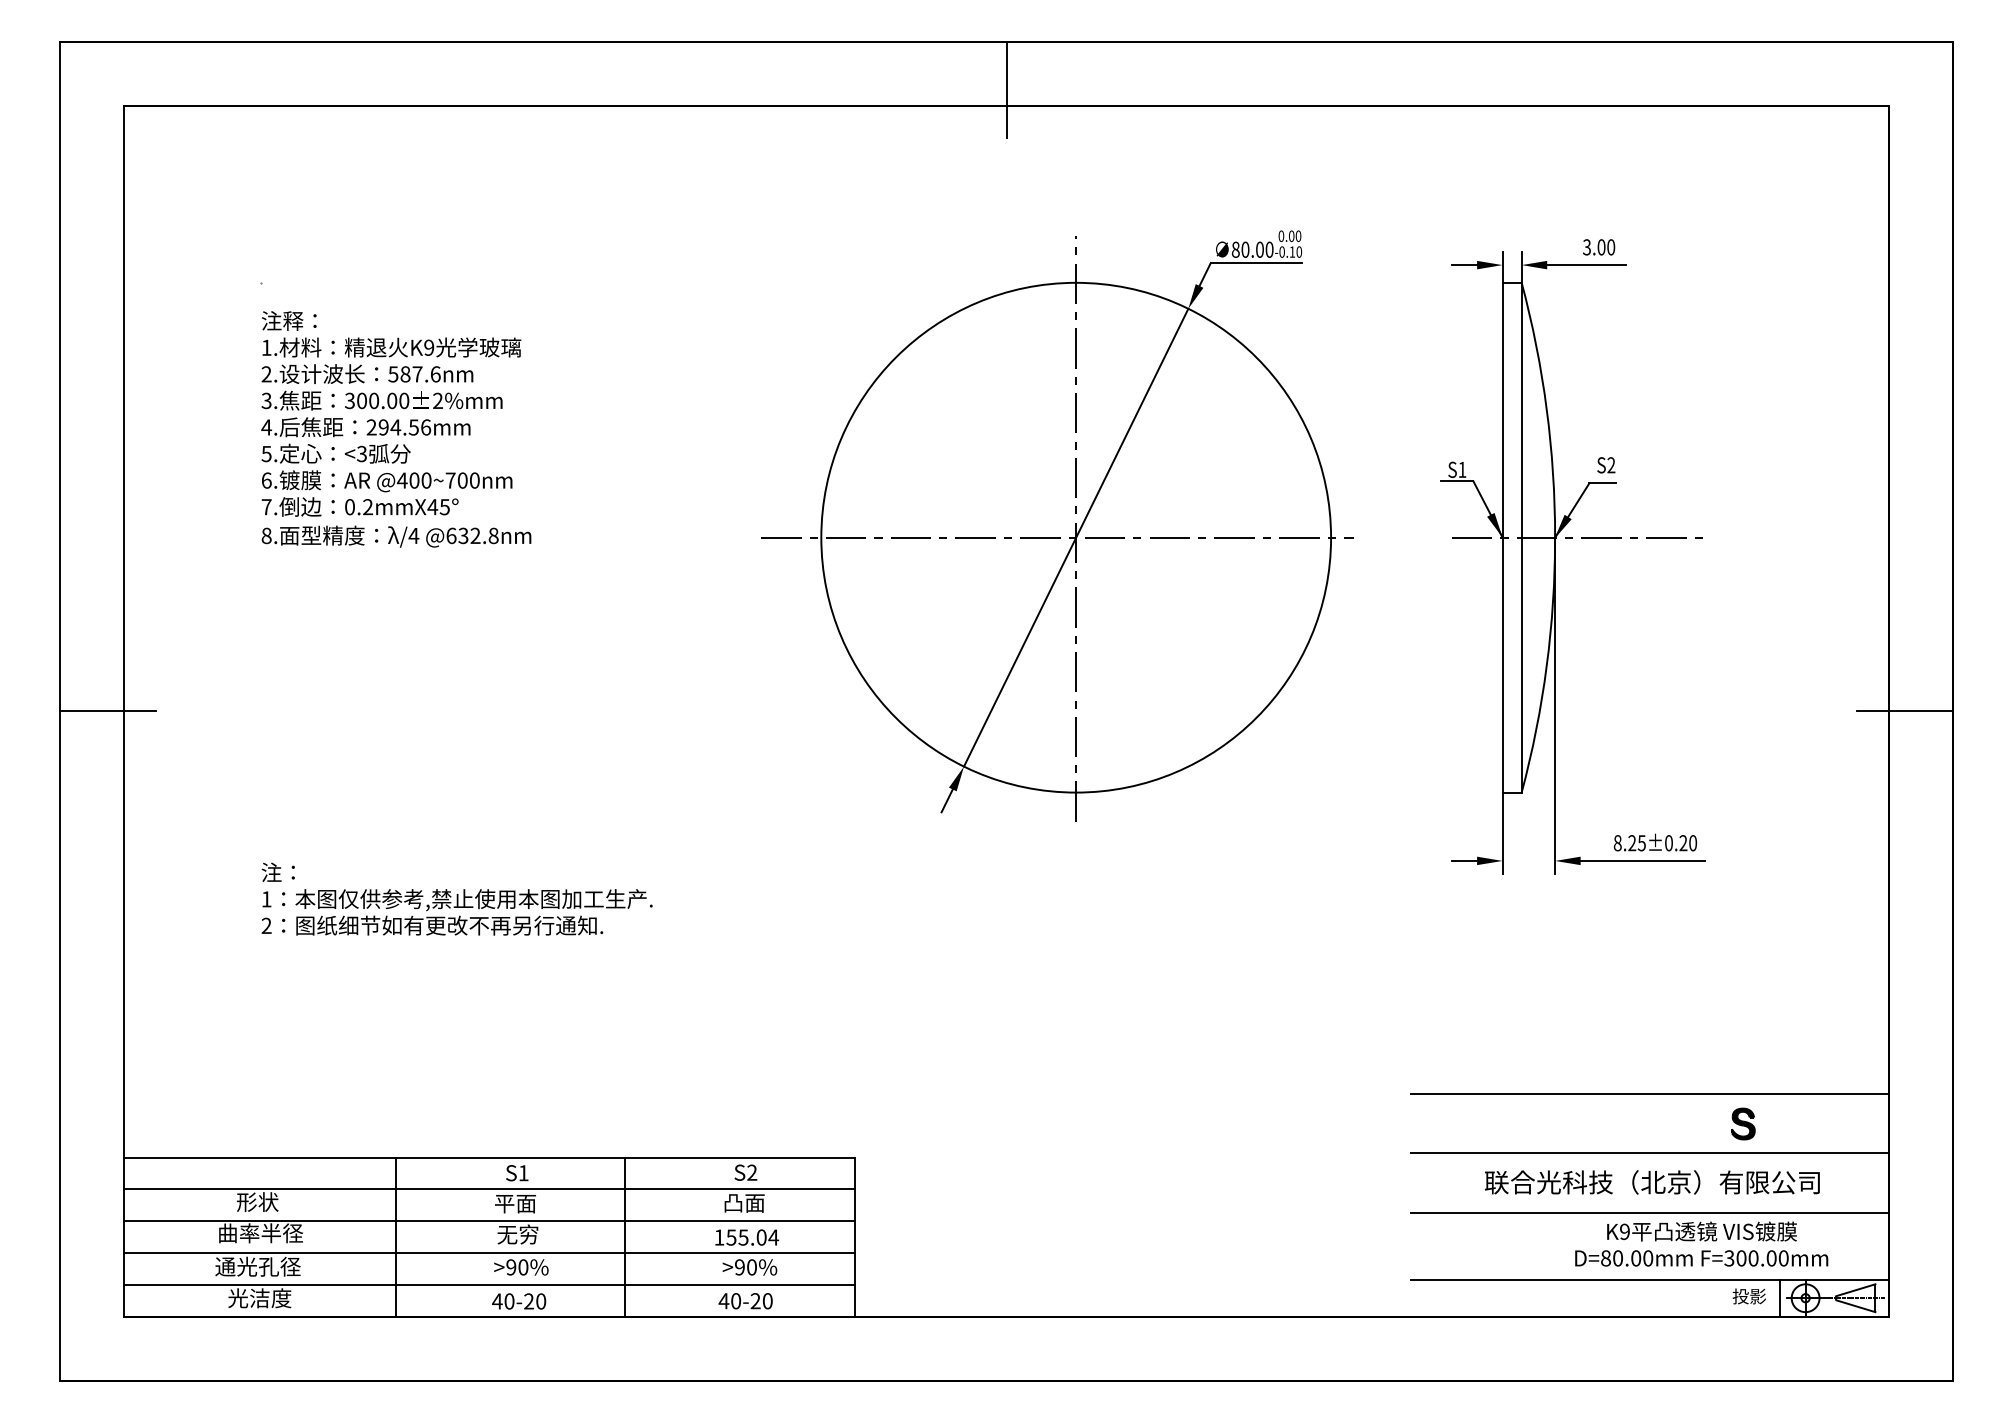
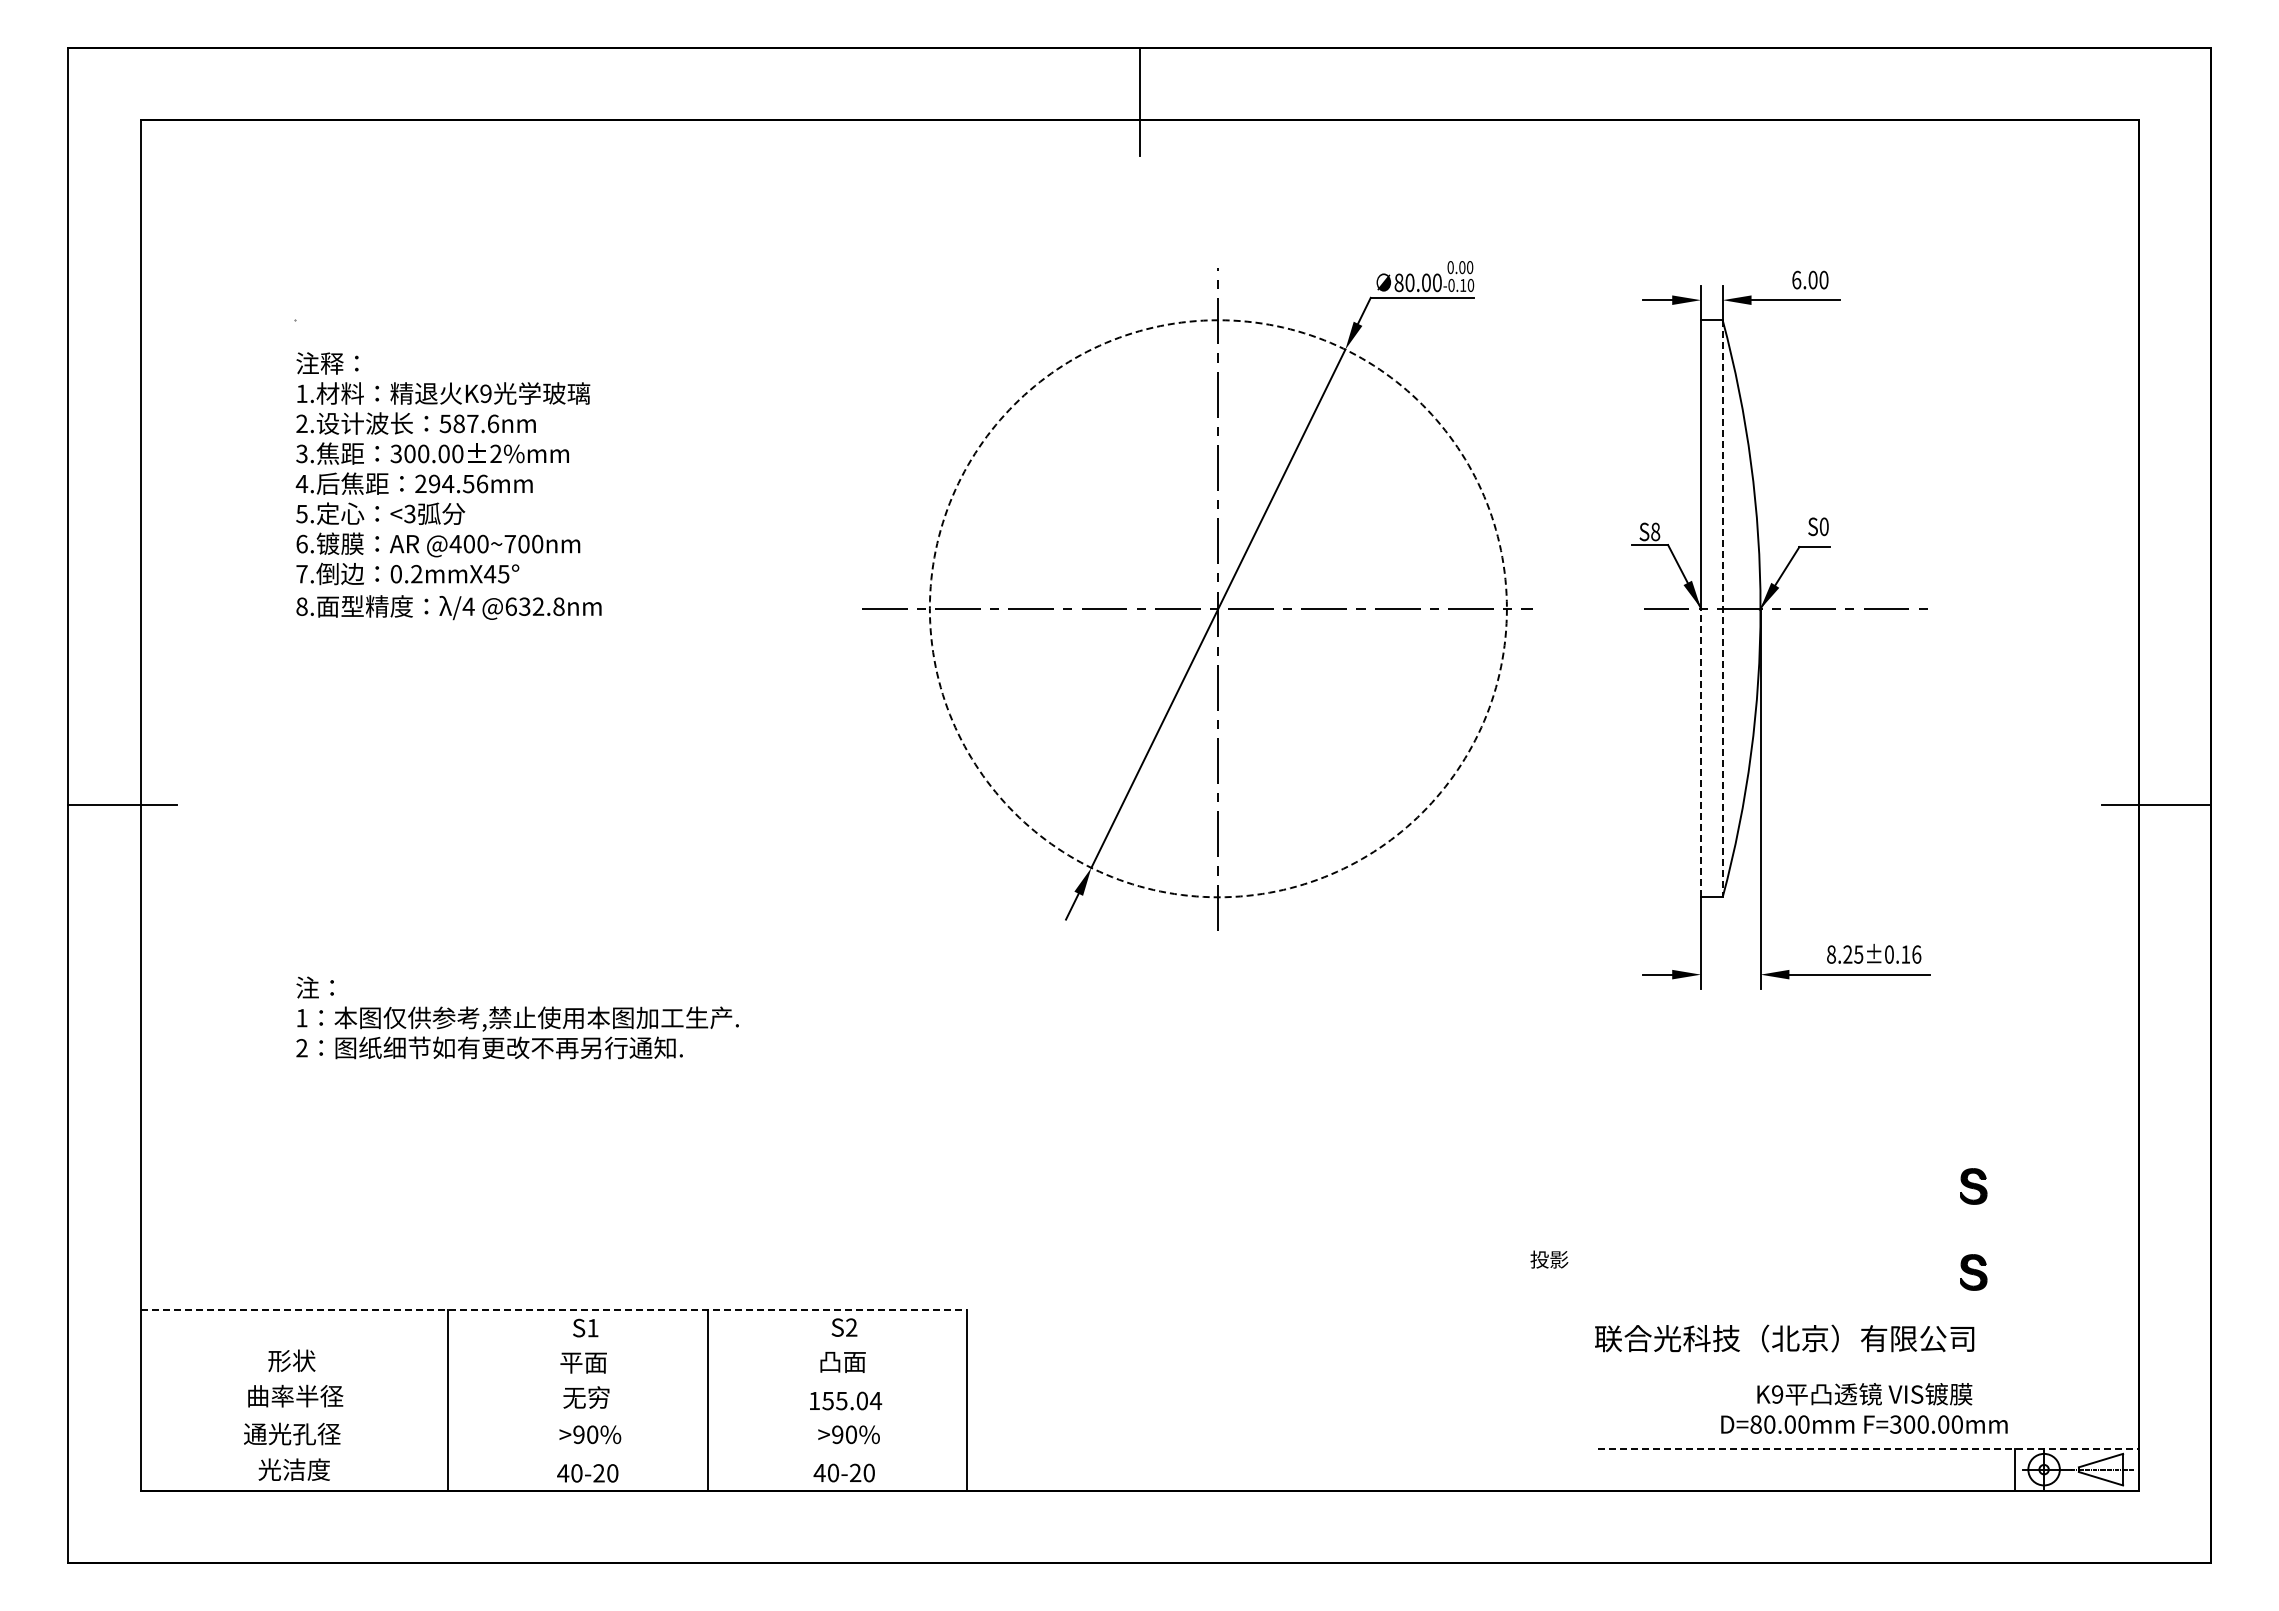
text: (1586, 246) -> (1796, 279), 3.00 -> 6.00
text: (1610, 465) -> (1823, 526), S2 -> S0
text: (1462, 469) -> (1655, 531), S1 -> S8
circle: (1075, 537) -> (1217, 608), solid -> dashed
line: (1521, 537) -> (1722, 608), solid -> dashed
line: (1502, 664) -> (1701, 752), solid -> dashed
text: (1688, 843) -> (1911, 954), 8.25±0.20 -> 8.25±0.16
part: (1743, 1048) -> (1973, 1186), added
line: (1649, 1094) -> (1867, 1238), removed
line: (1649, 1153) -> (1867, 1305), removed
line: (489, 1157) -> (554, 1310), solid -> dashed
text: (1652, 1182) -> (1784, 1338), moved
line: (488, 1189) -> (553, 1346), removed
line: (1649, 1212) -> (1867, 1372), removed
line: (488, 1221) -> (553, 1382), removed
text: (1701, 1244) -> (1864, 1408), moved
line: (488, 1253) -> (553, 1418), removed
line: (1650, 1279) -> (1868, 1448), solid -> dashed
line: (488, 1284) -> (553, 1454), removed
text: (1749, 1296) -> (1549, 1259), moved

